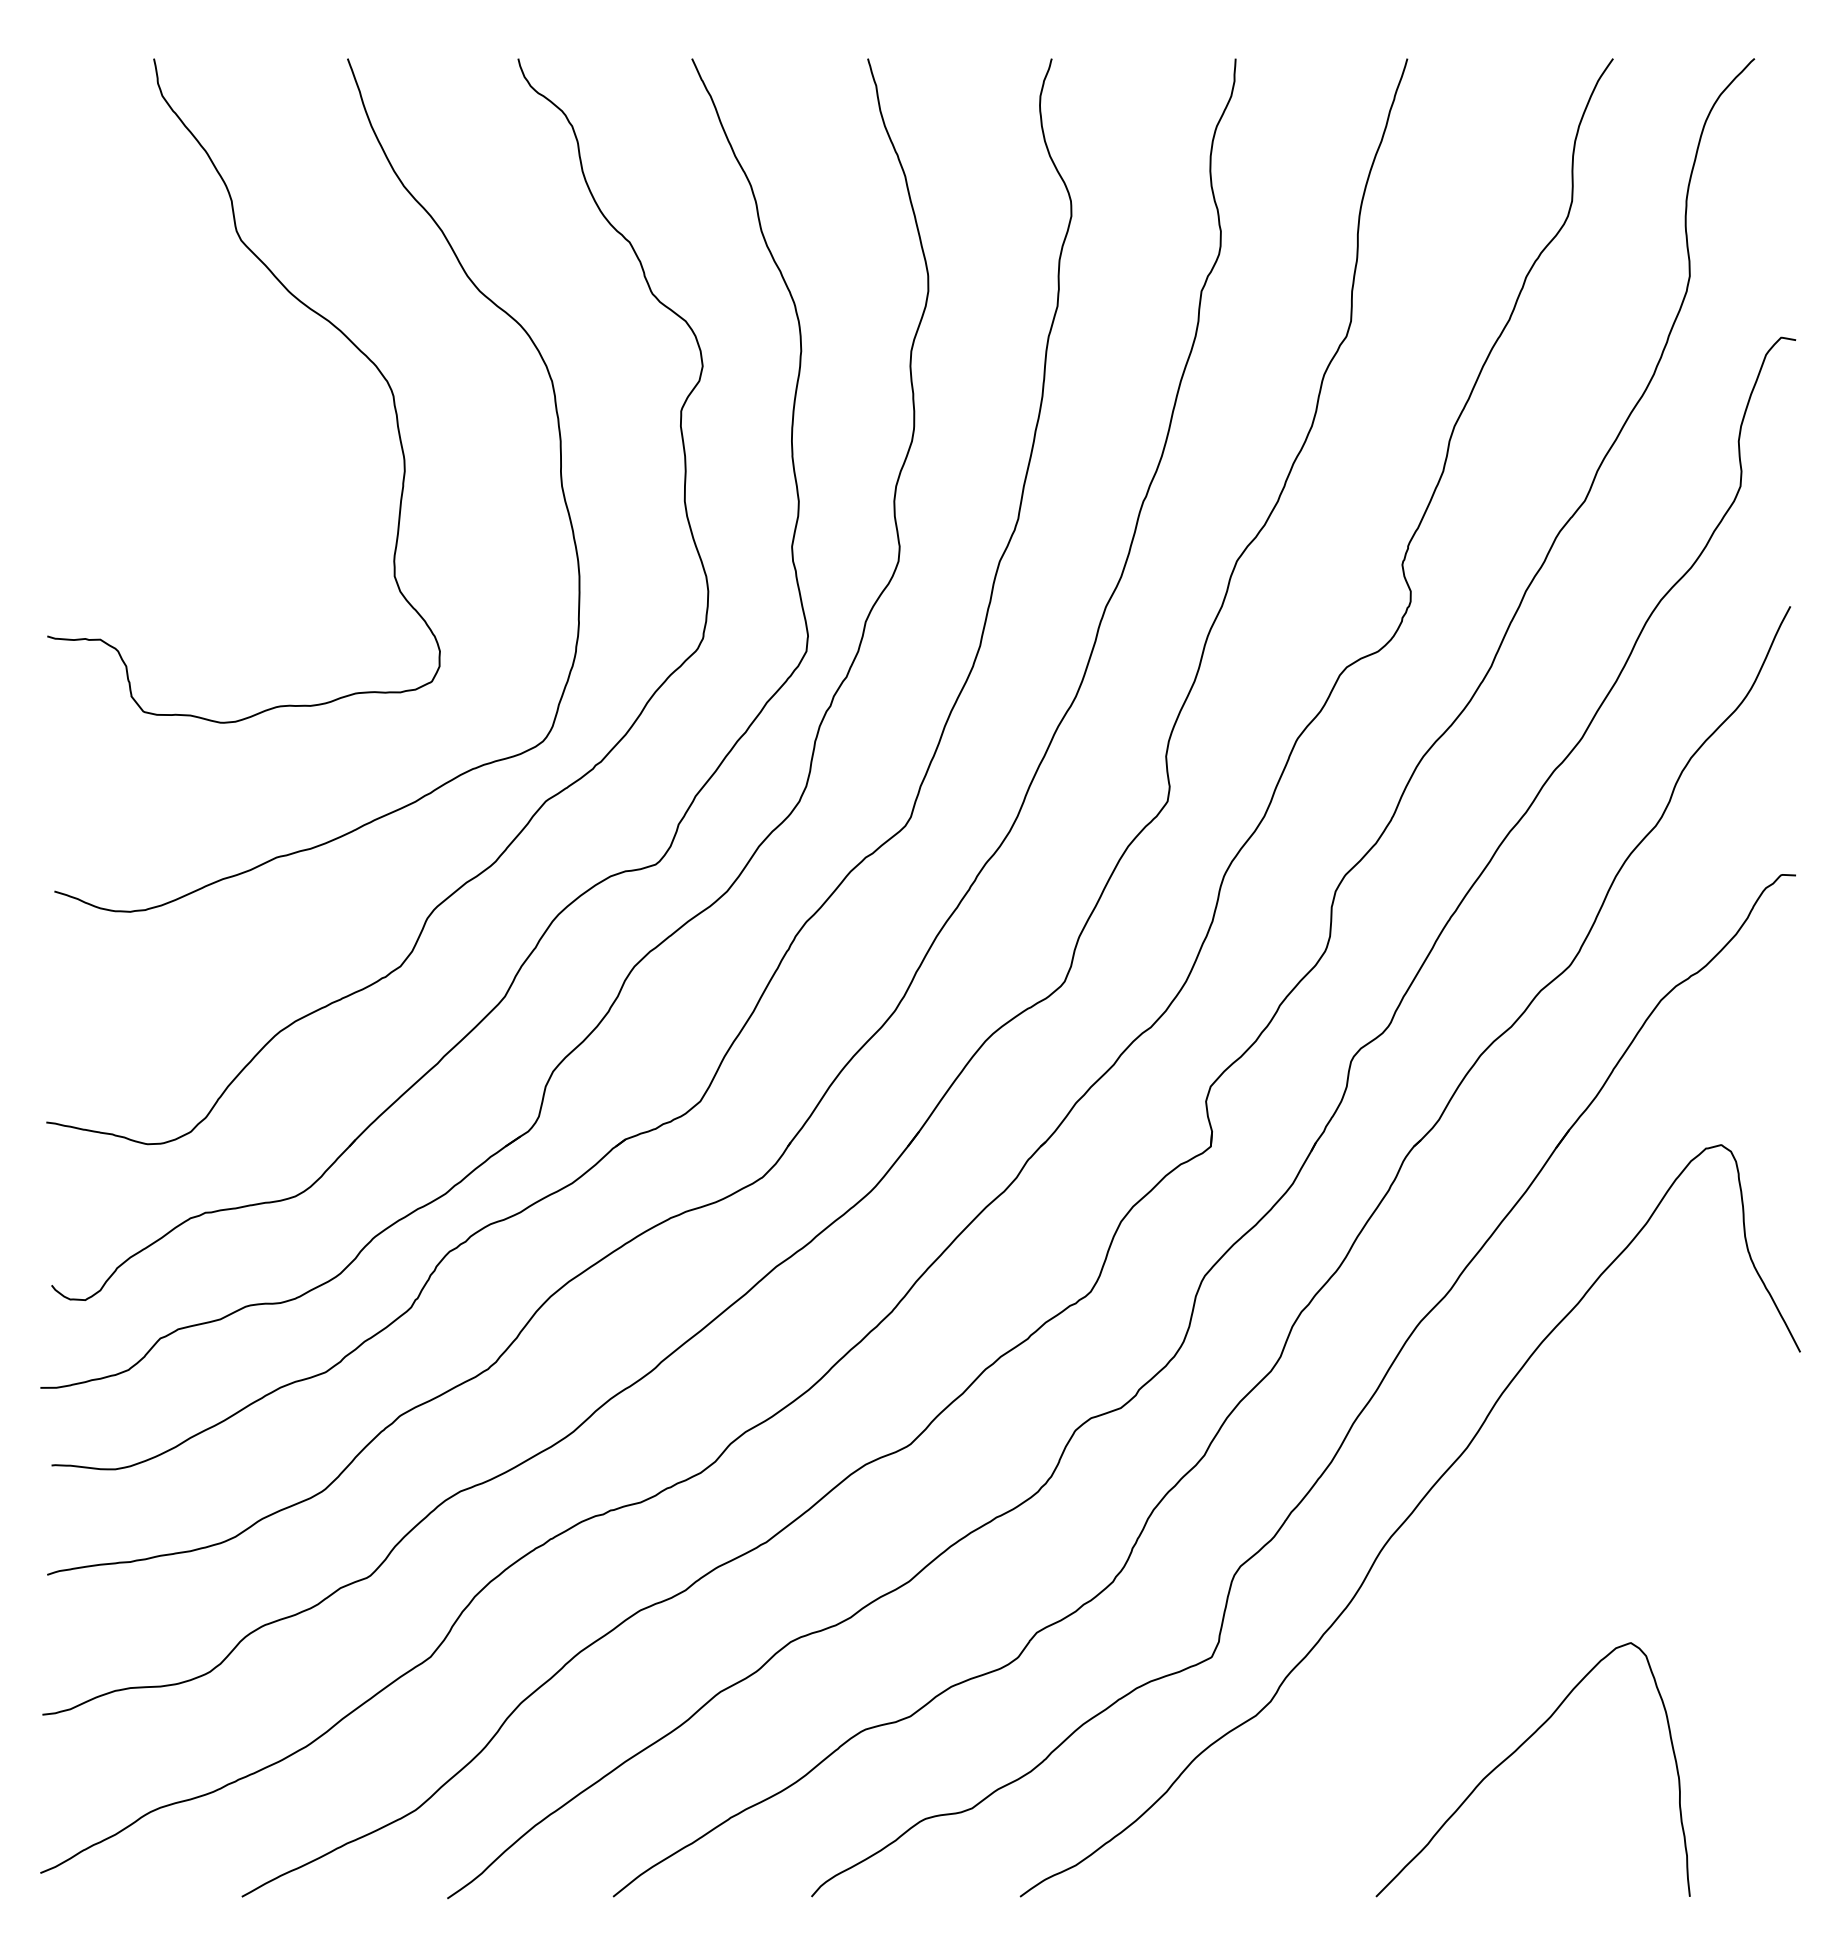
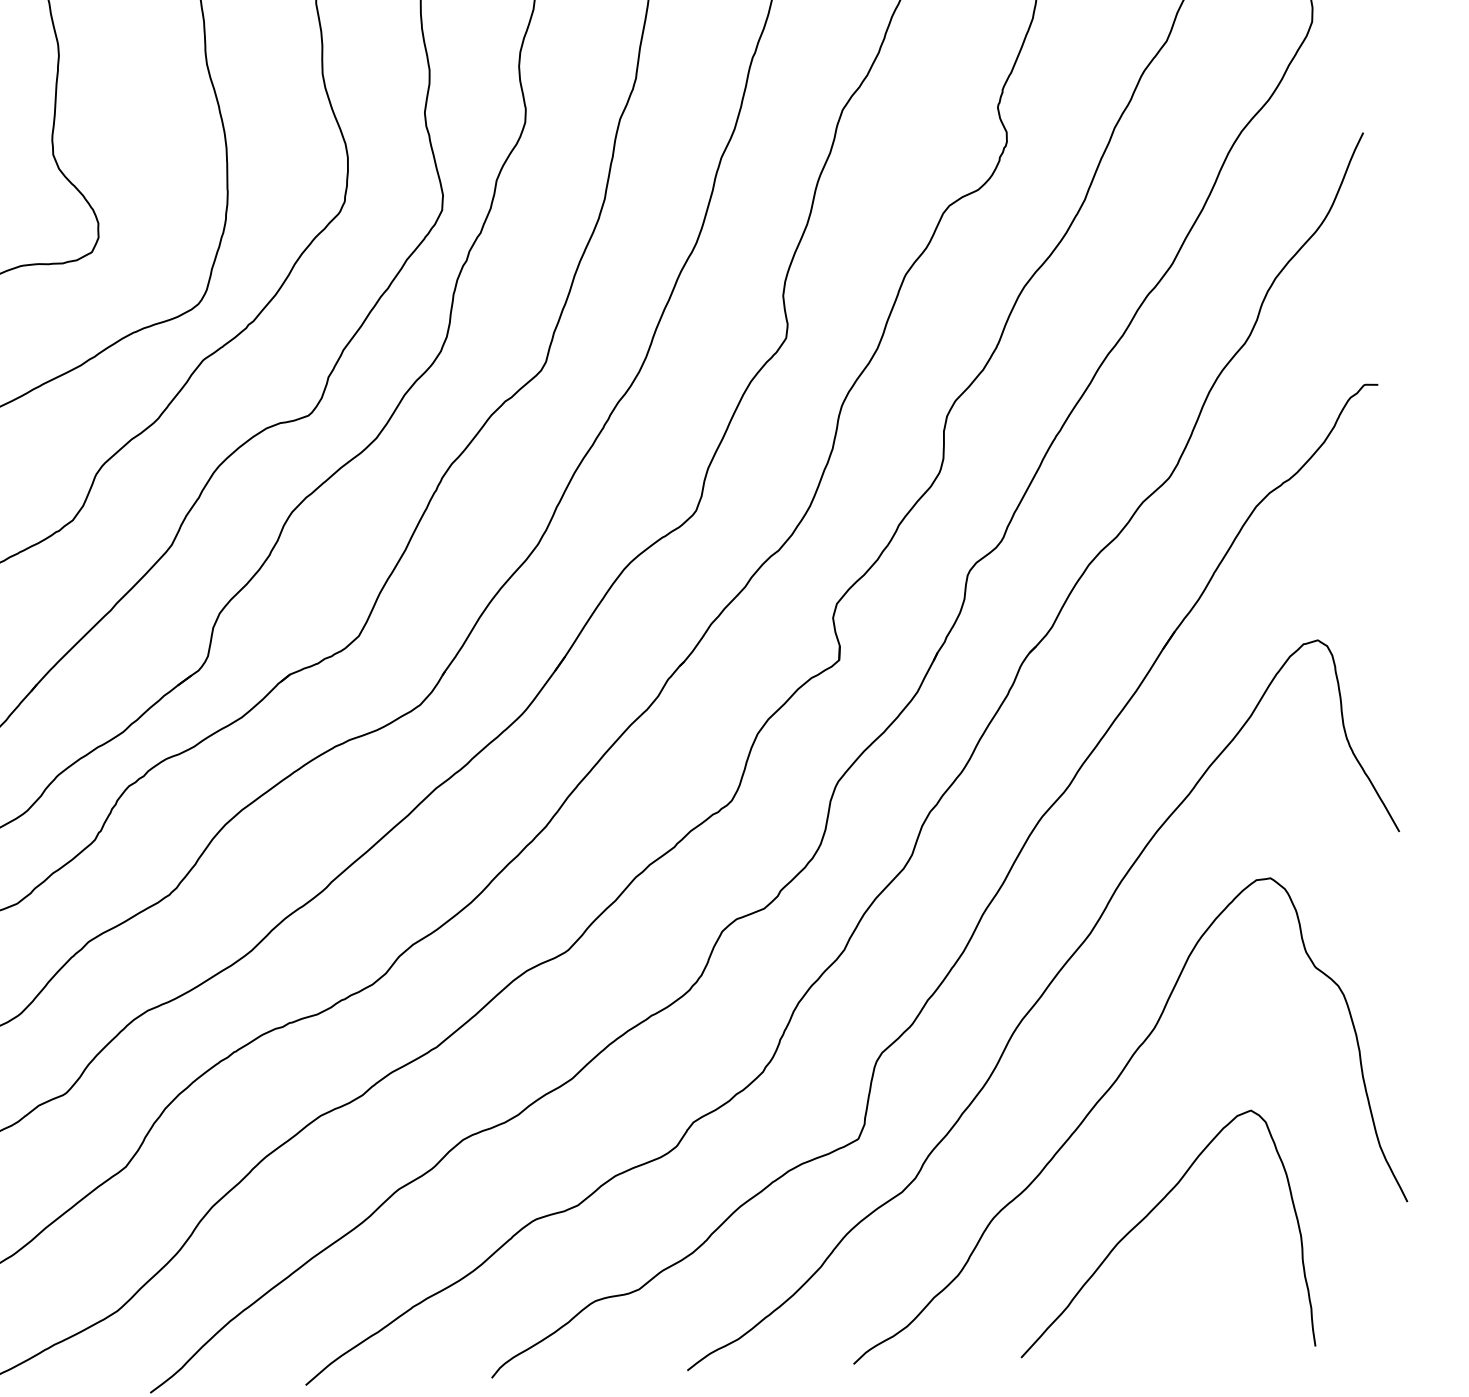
curve: (1473, 1623) -> (1102, 1097), added

